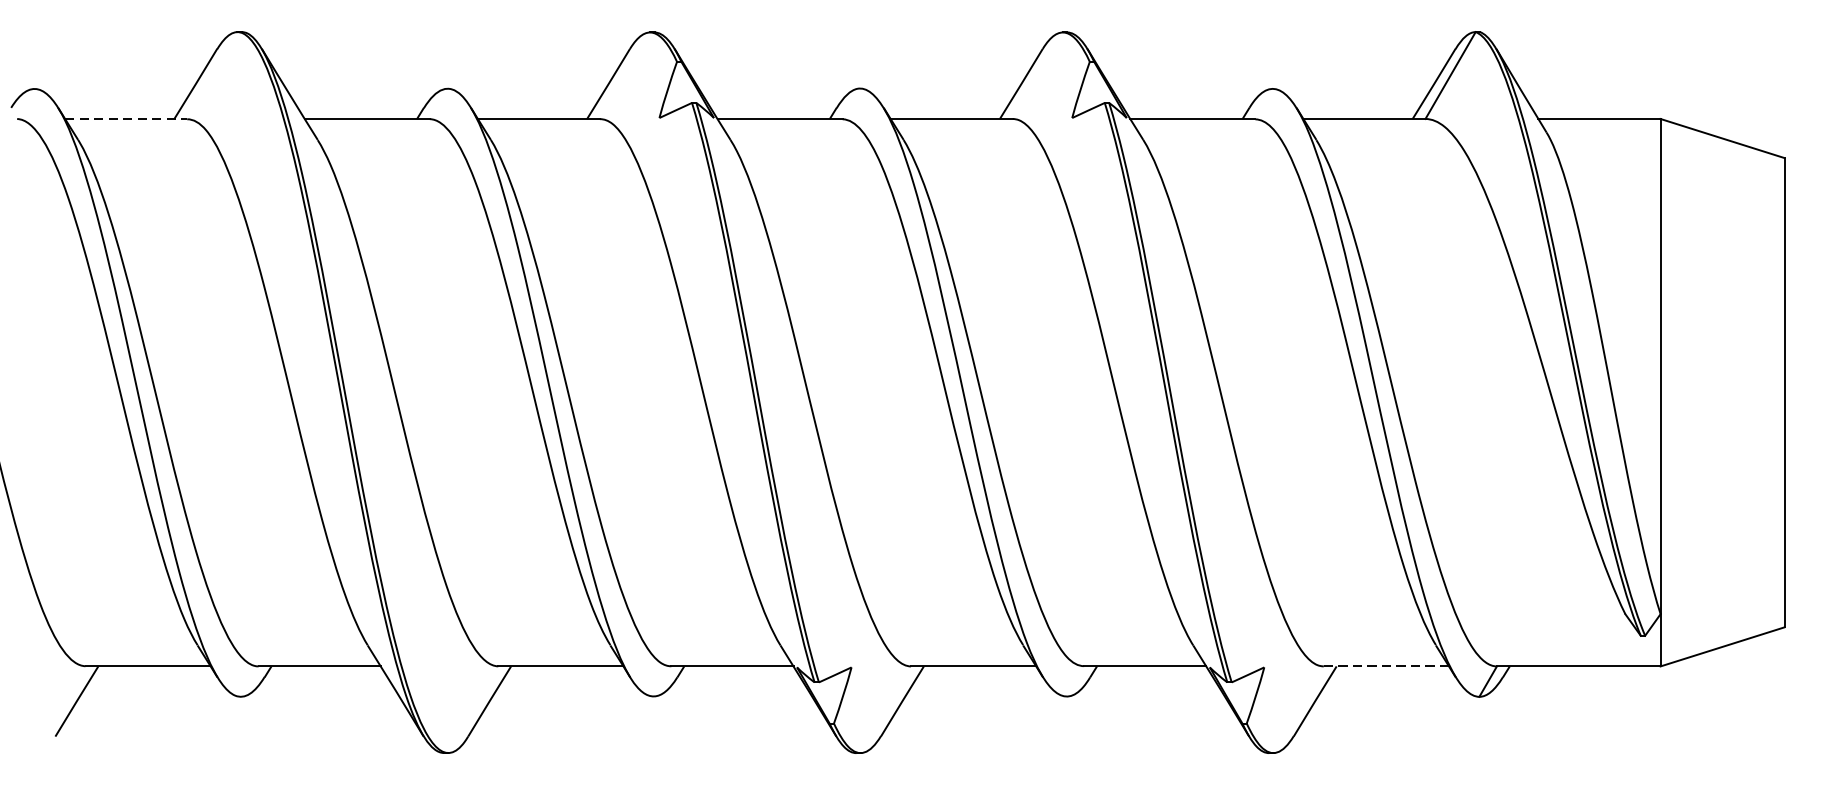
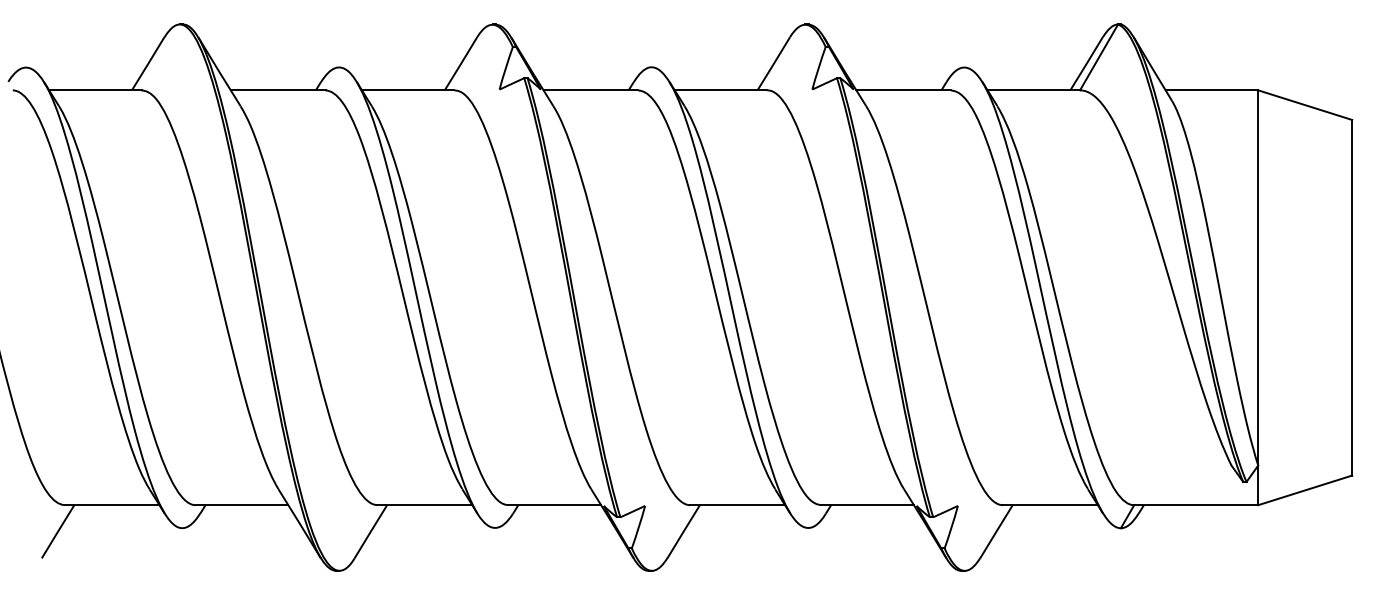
line: (126, 119) -> (95, 90), dashed -> solid
line: (1386, 666) -> (1050, 505), dashed -> solid

